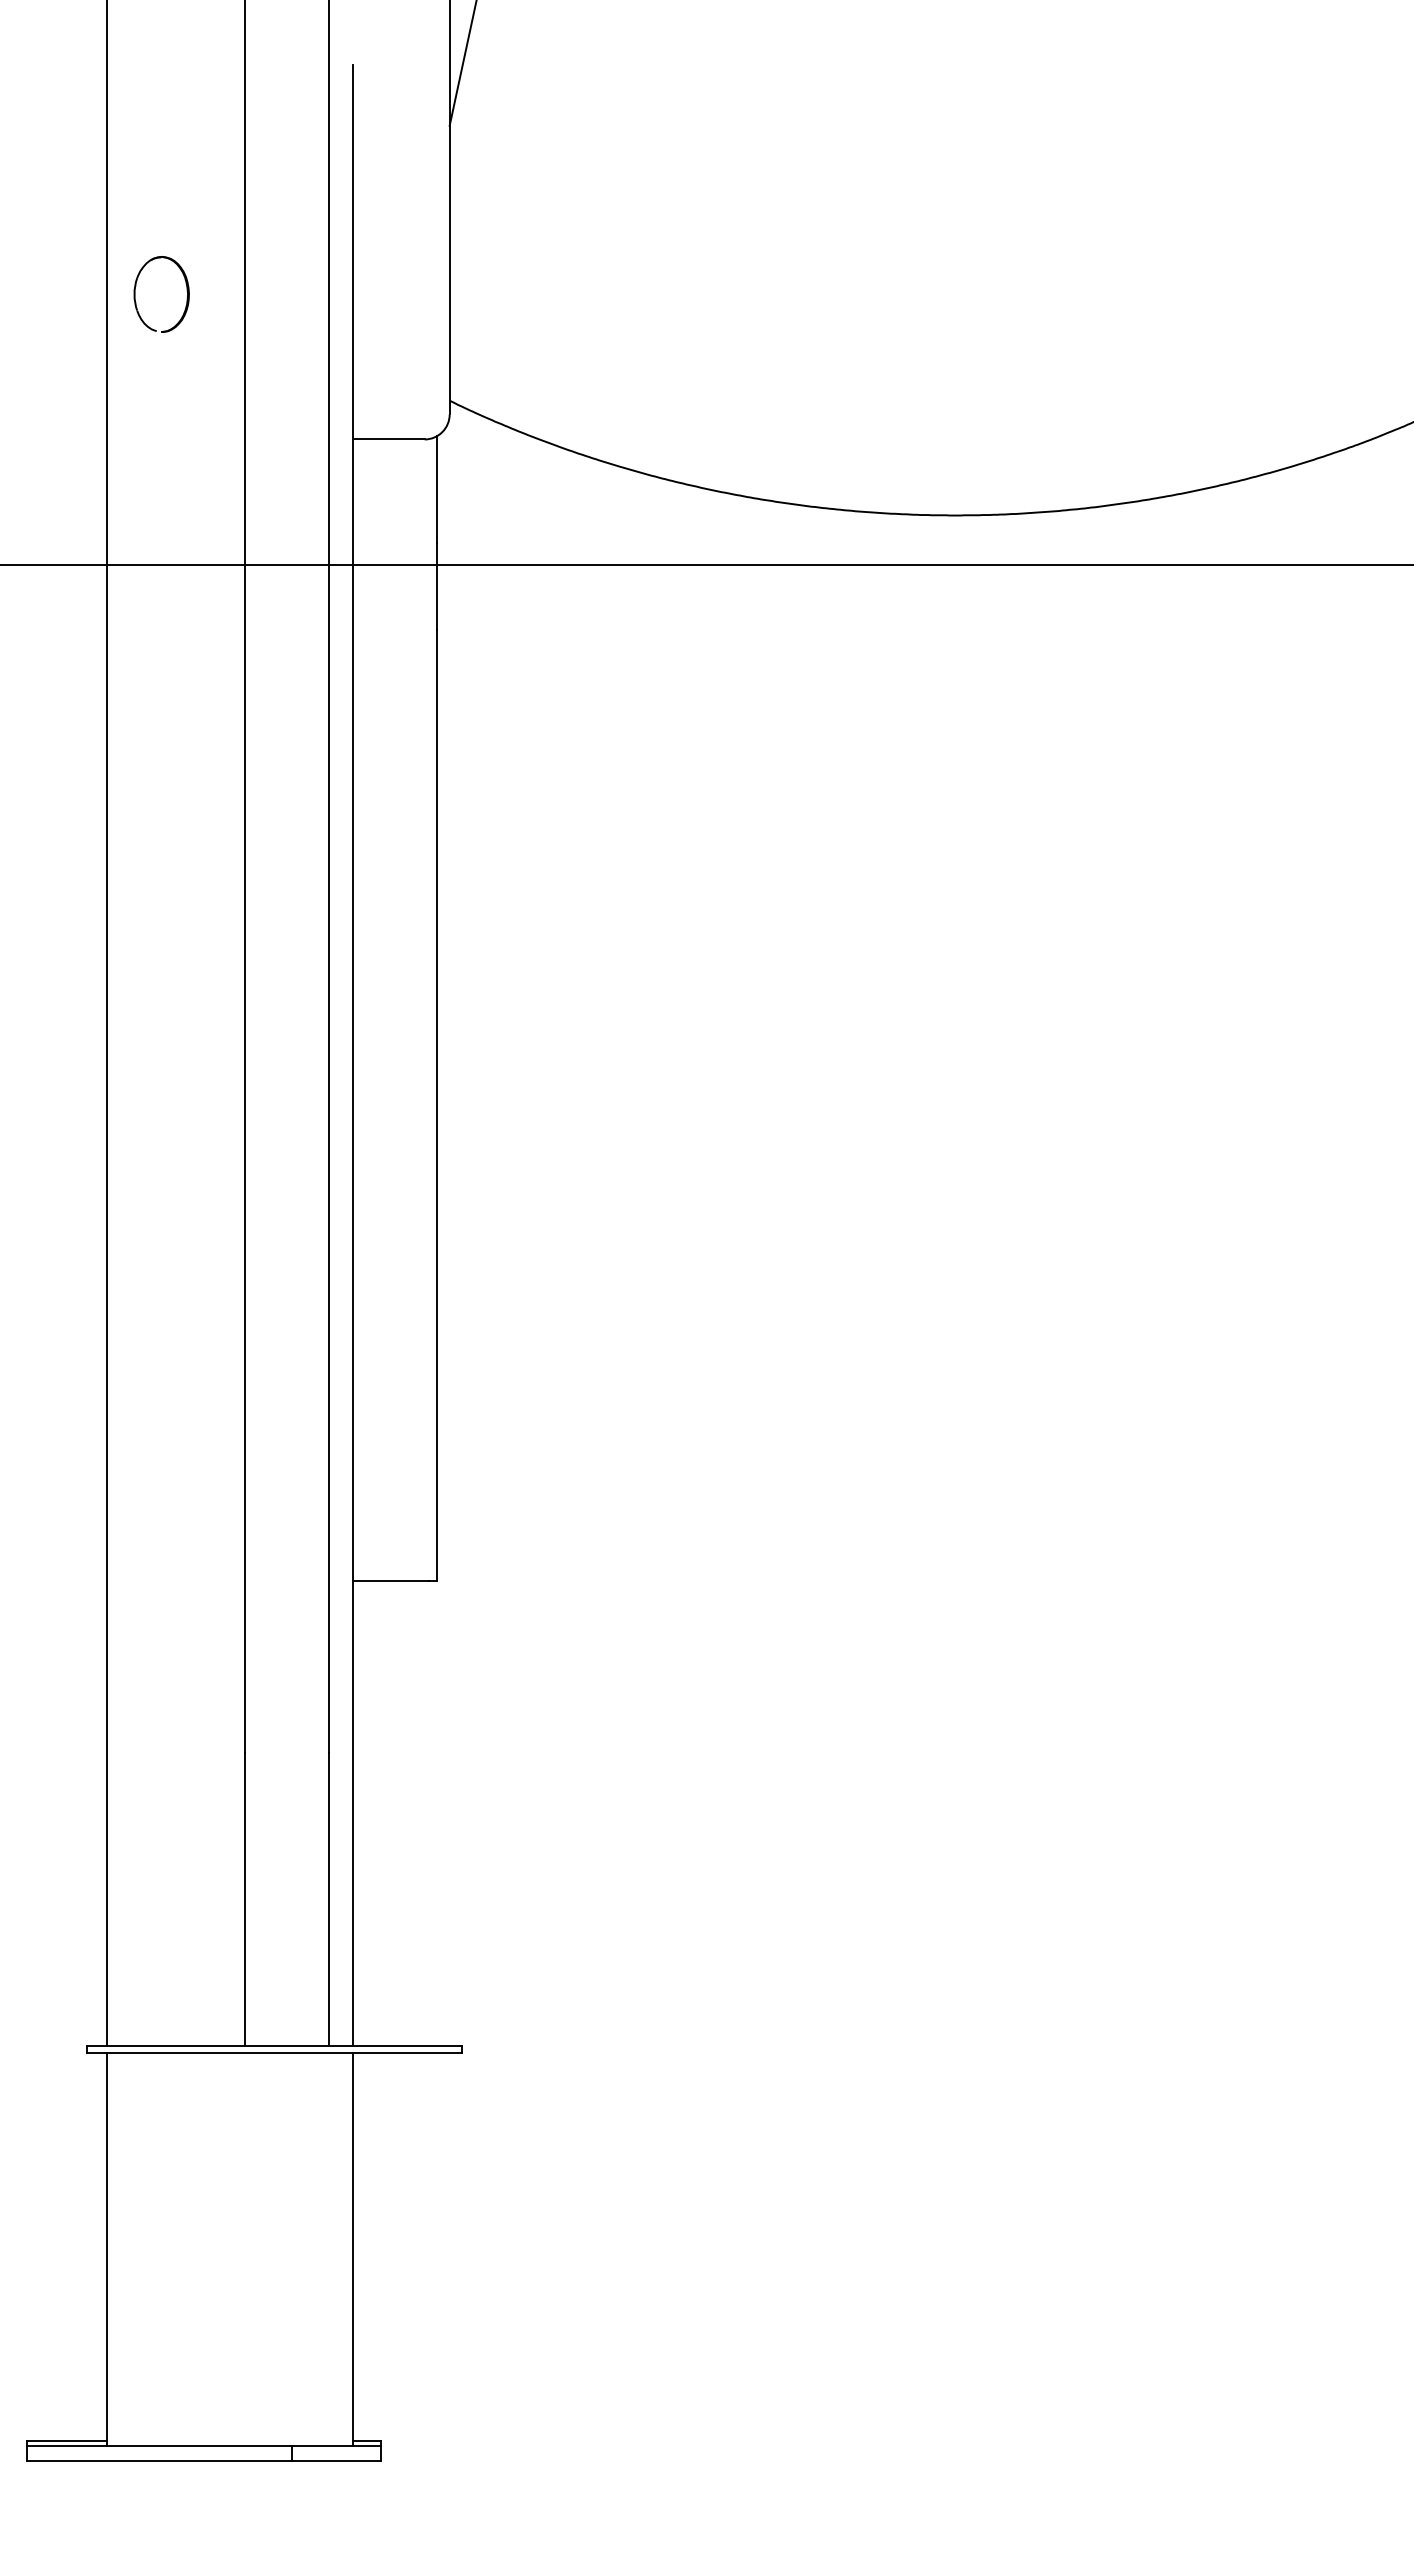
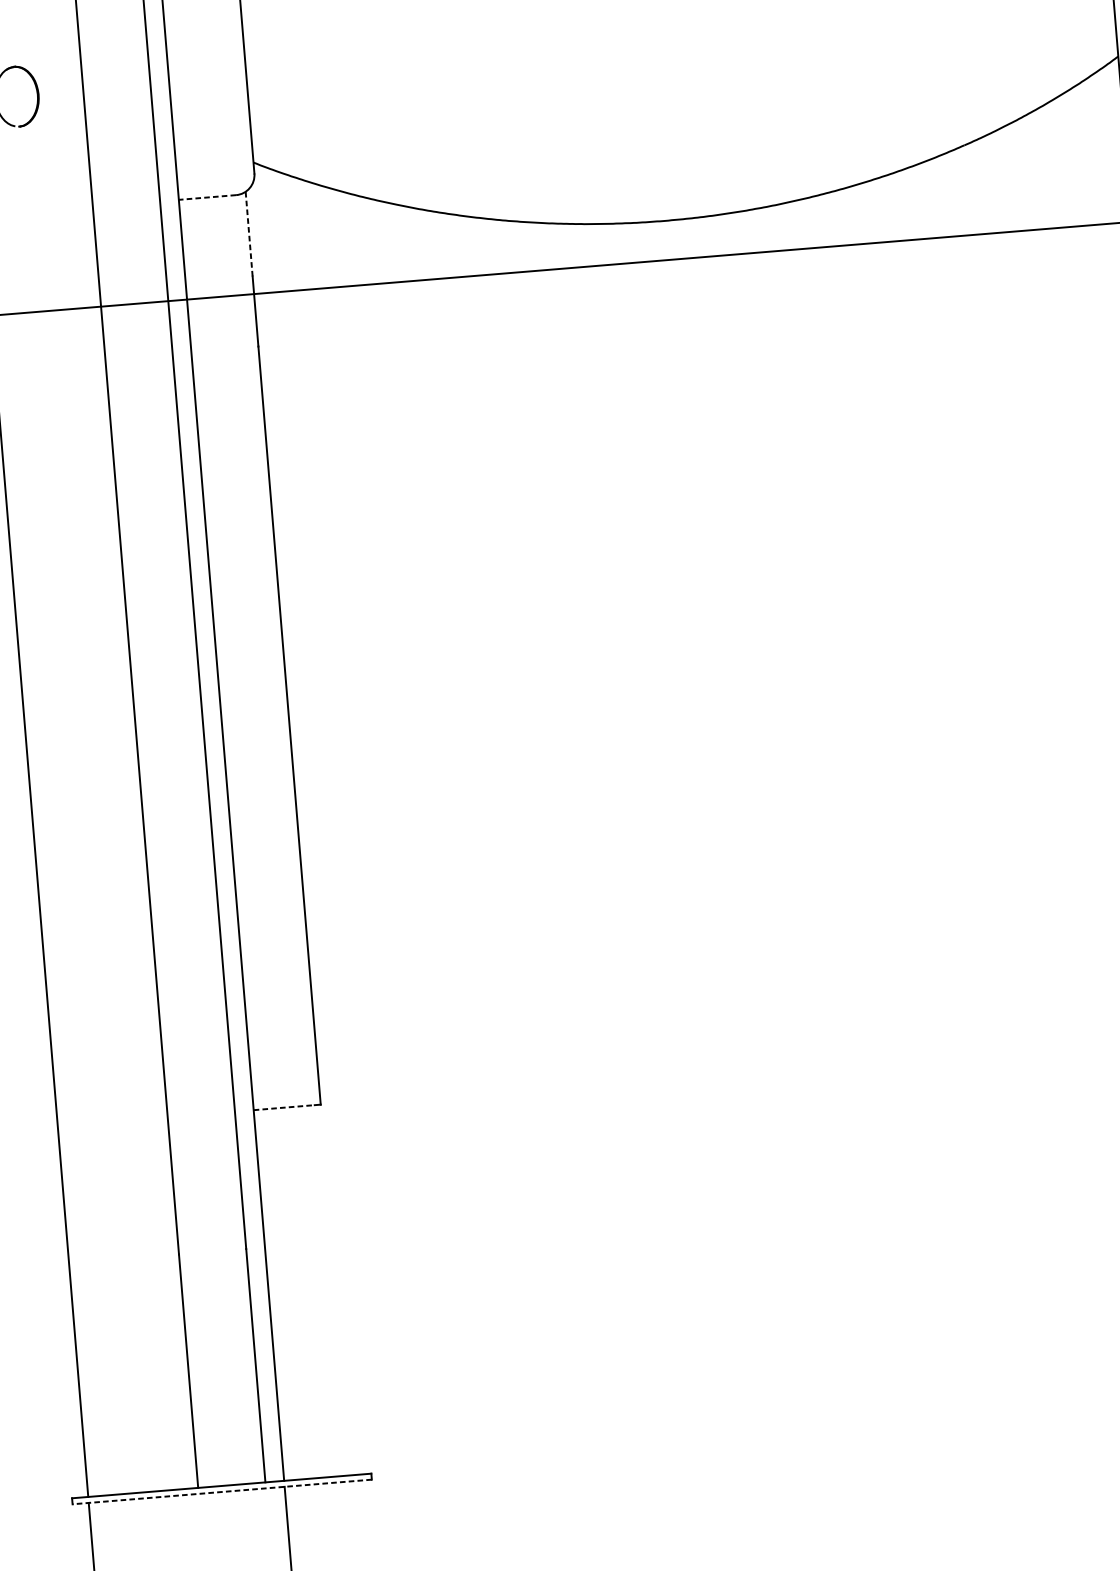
line: (388, 439) -> (207, 197), solid -> dashed
line: (436, 490) -> (248, 235), solid -> dashed
line: (391, 1580) -> (284, 1107), solid -> dashed
line: (274, 2053) -> (222, 1492), solid -> dashed

